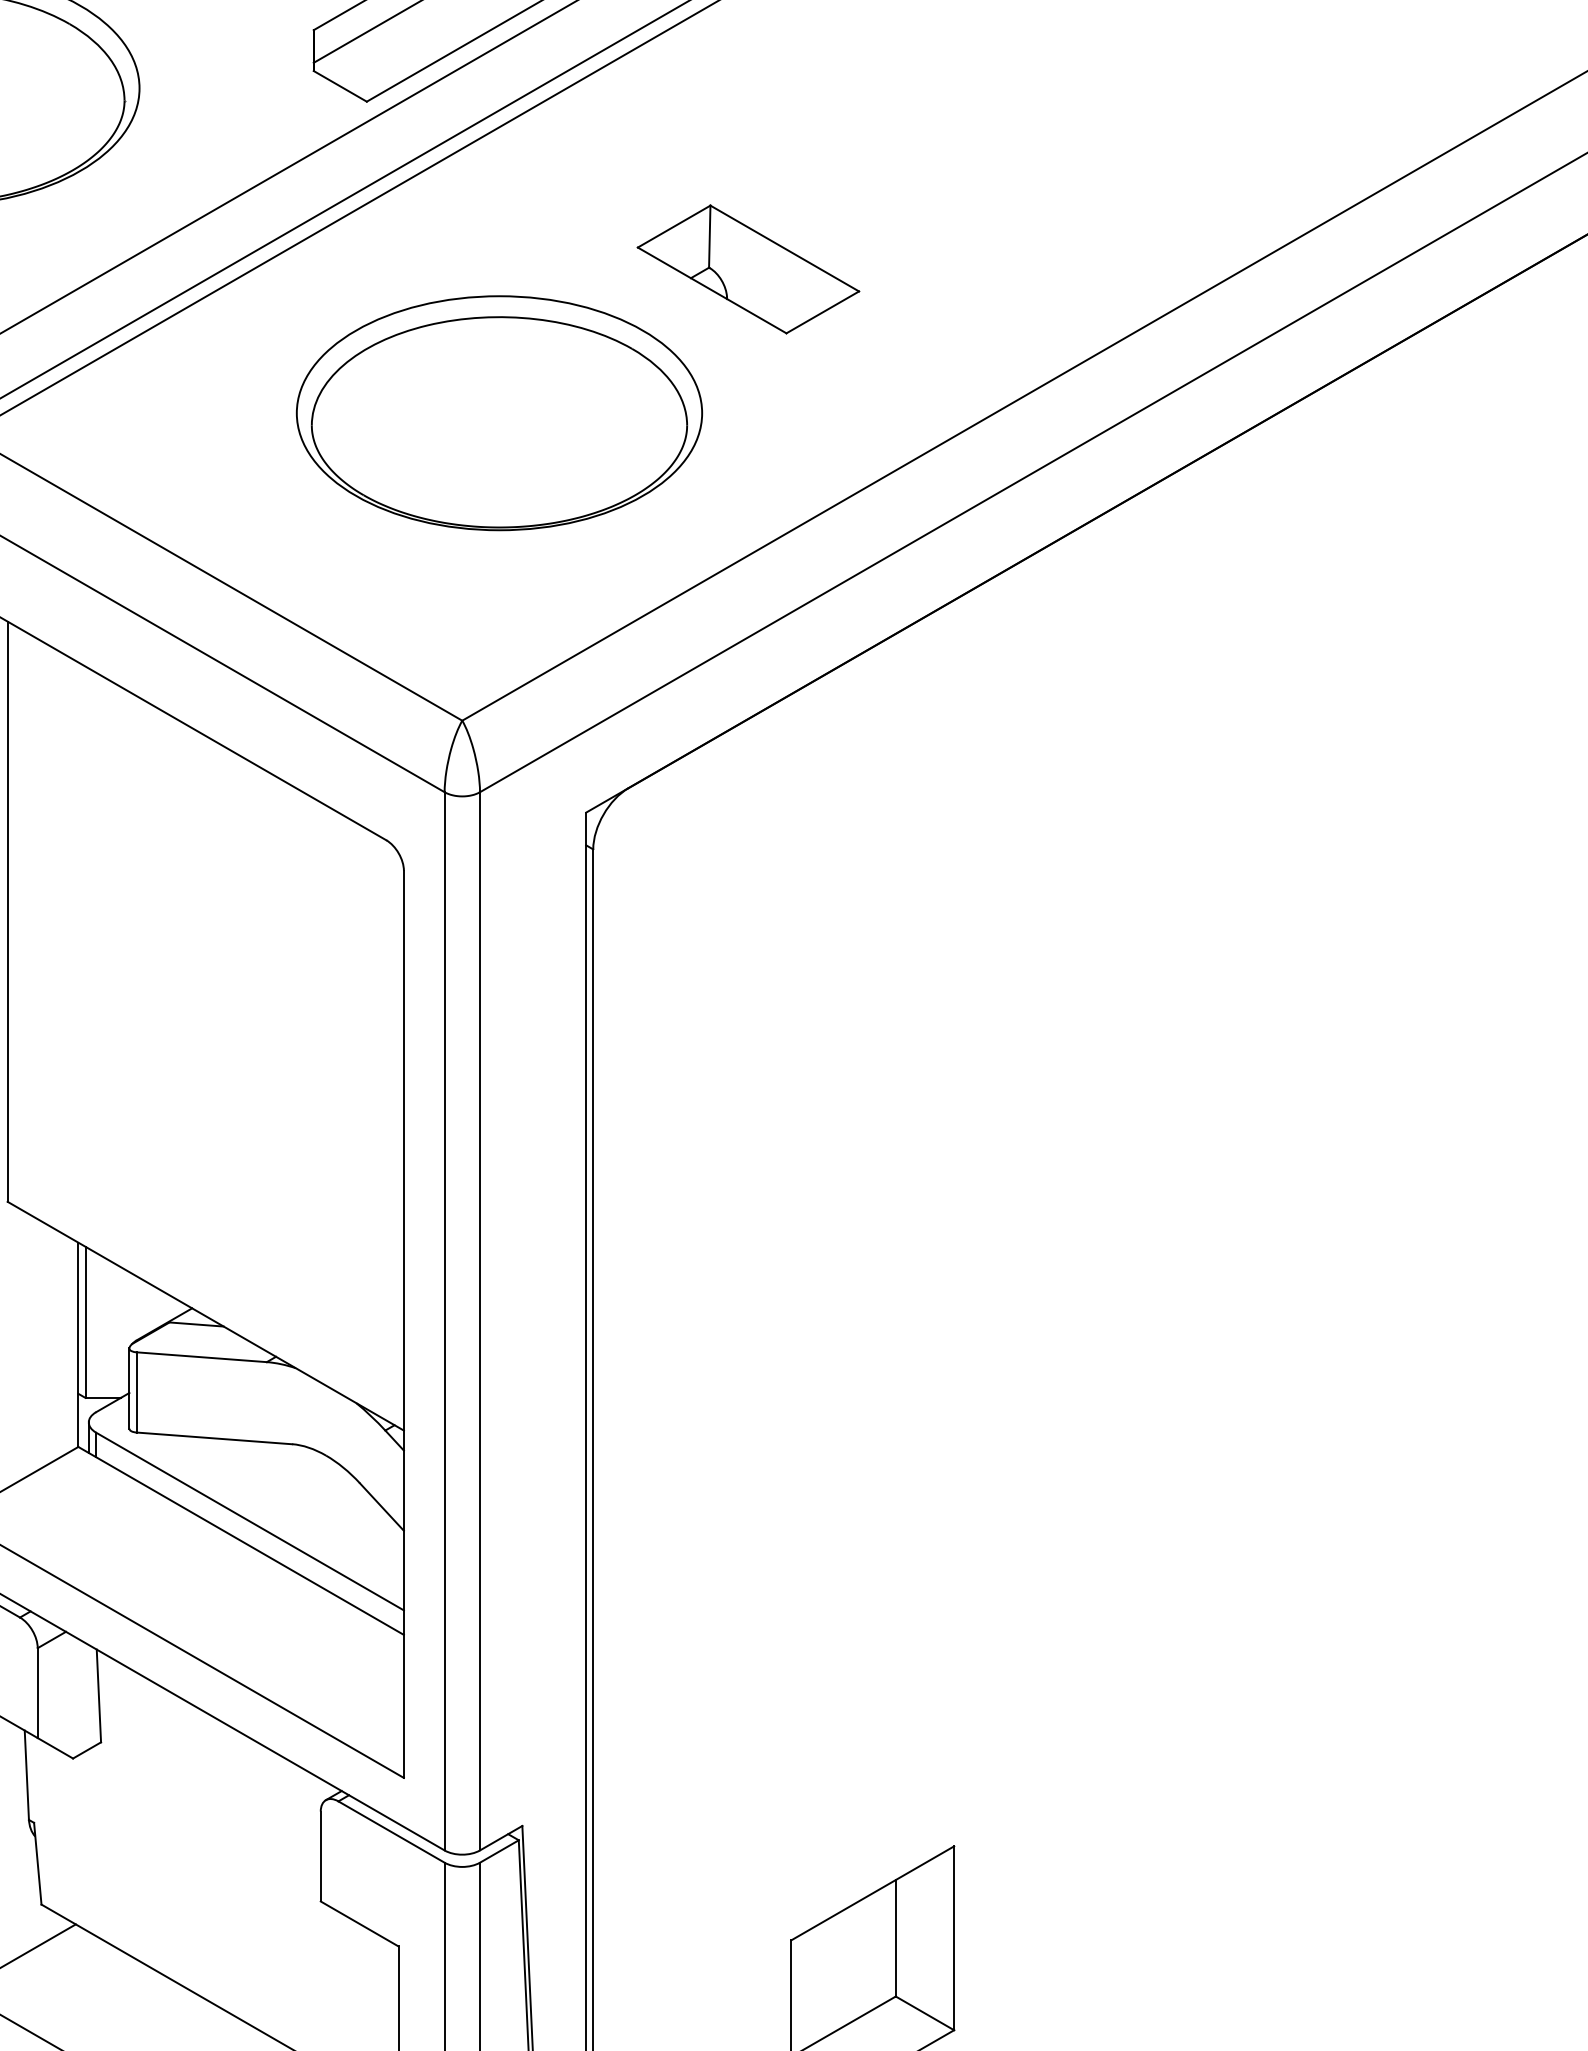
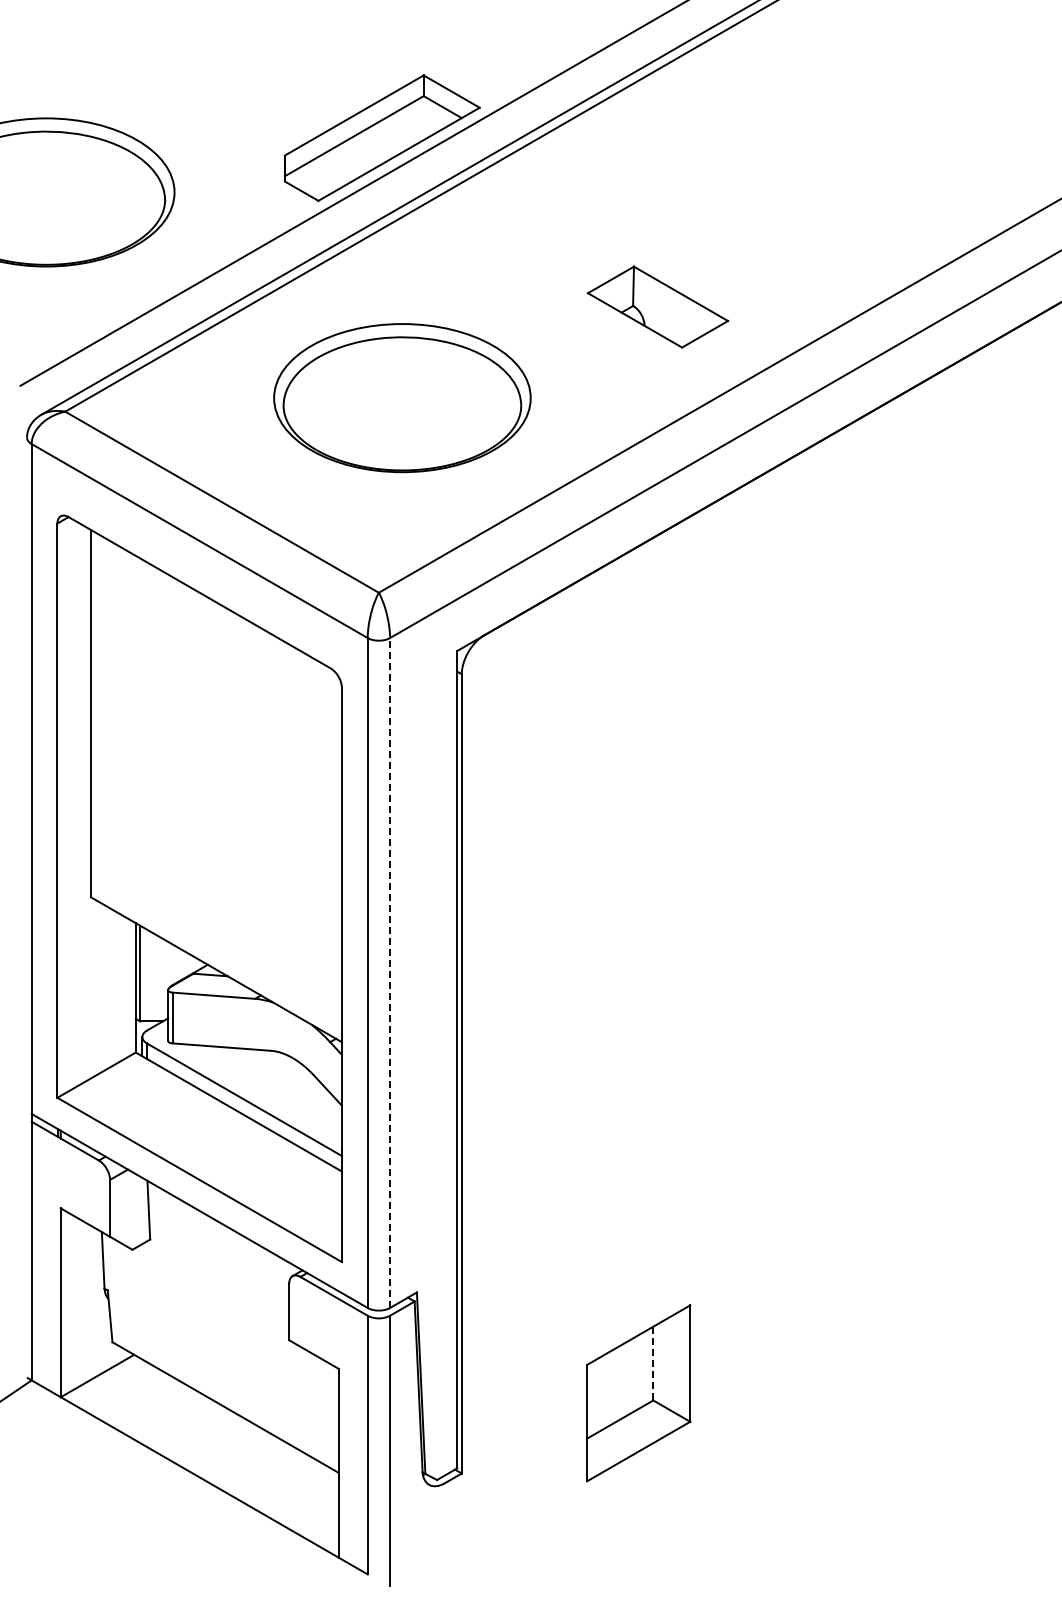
part: (747, 268) -> (657, 306), moved
line: (480, 1322) -> (390, 973), solid -> dashed
line: (896, 1938) -> (653, 1363), solid -> dashed

